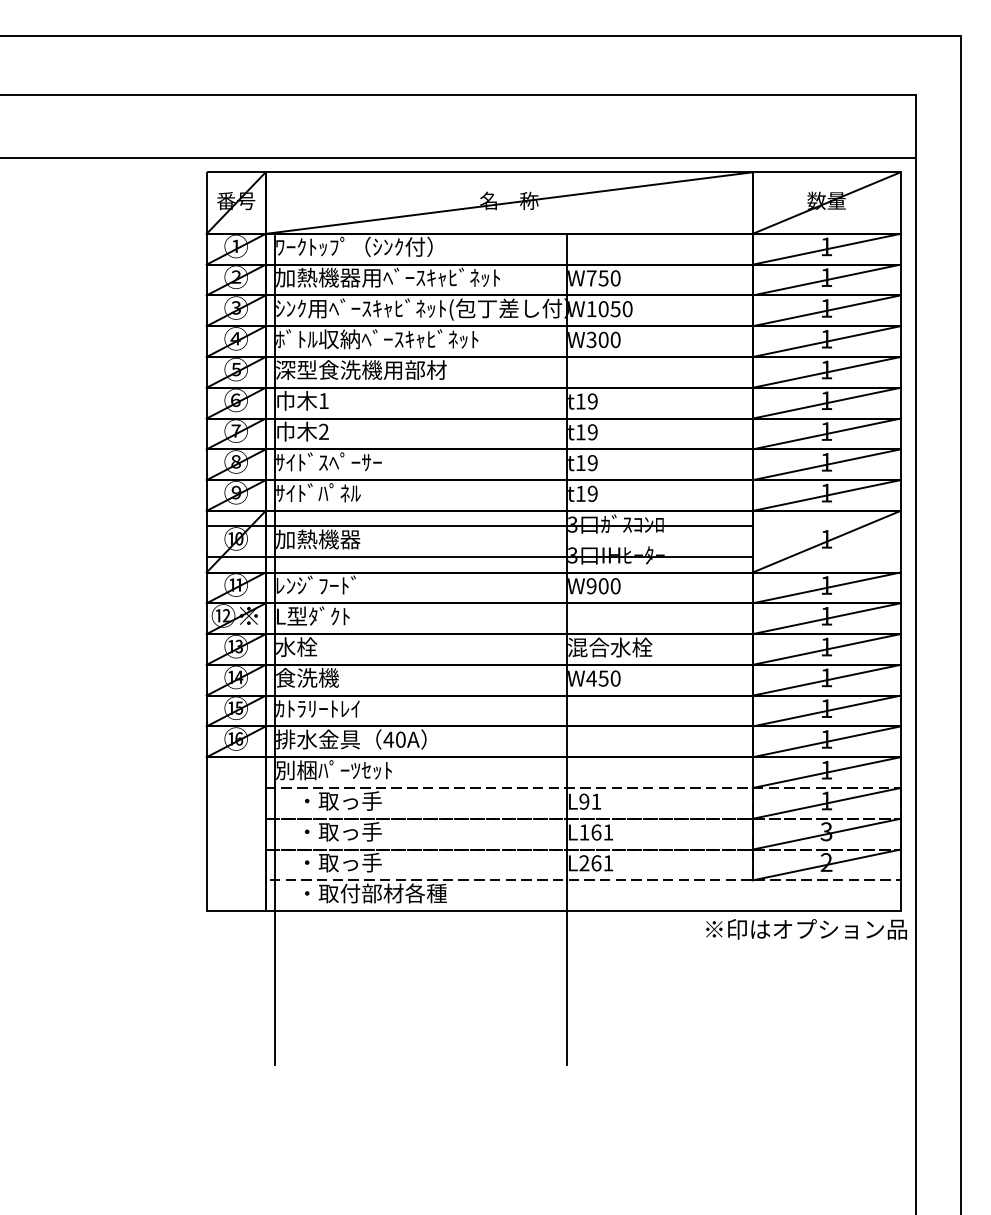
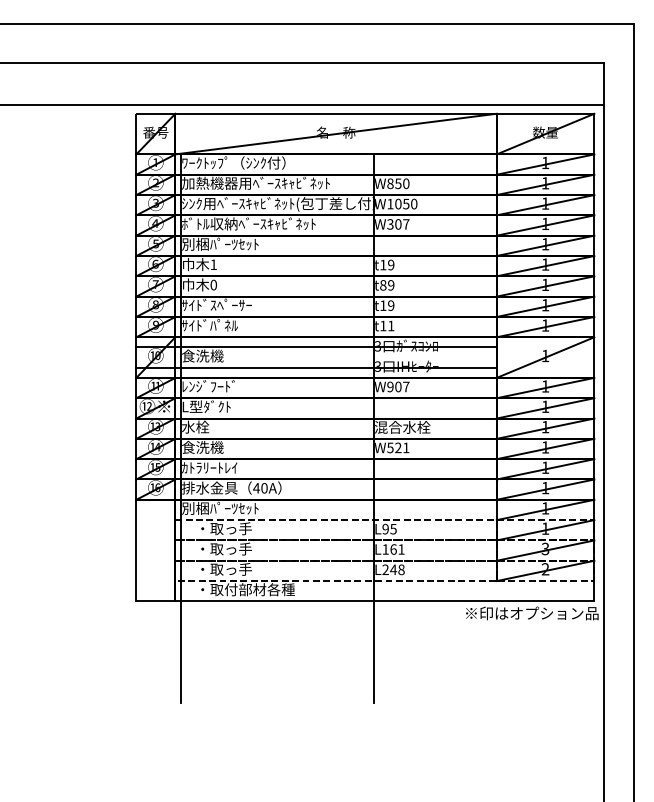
text: (591, 277) -> (390, 183), W750 -> W850
text: (615, 340) -> (406, 224), W300 -> W307
text: (361, 368) -> (238, 243), 深型食洗機用部材 -> 別梱ﾊﾟｰﾂｾｯﾄ
text: (323, 430) -> (213, 284), 2 -> 0
text: (581, 432) -> (383, 285), t19 -> t89
text: (593, 493) -> (391, 325), t19 -> t11
text: (317, 538) -> (209, 355), 加熱機器 -> 食洗機
text: (615, 585) -> (406, 386), W900 -> W907
text: (602, 677) -> (397, 447), W450 -> W521
text: (596, 802) -> (393, 529), L91 -> L95
text: (602, 862) -> (397, 569), L261 -> L248

